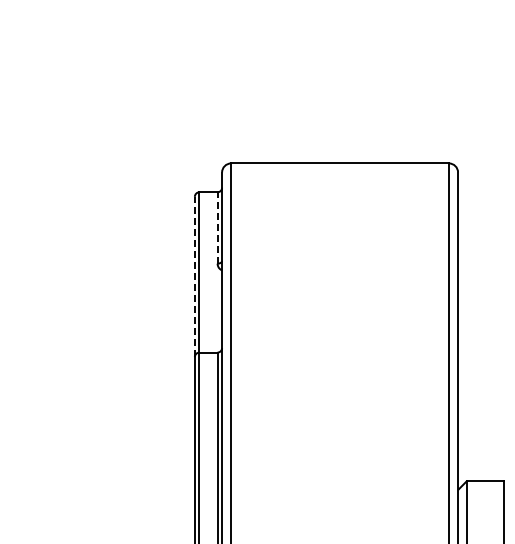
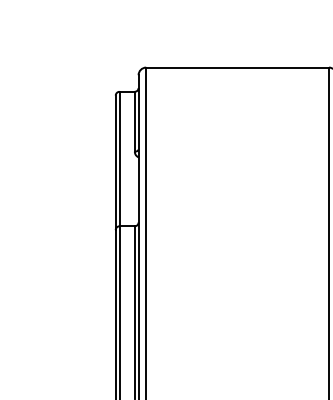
line: (217, 227) -> (134, 121), dashed -> solid
line: (194, 276) -> (115, 162), dashed -> solid

